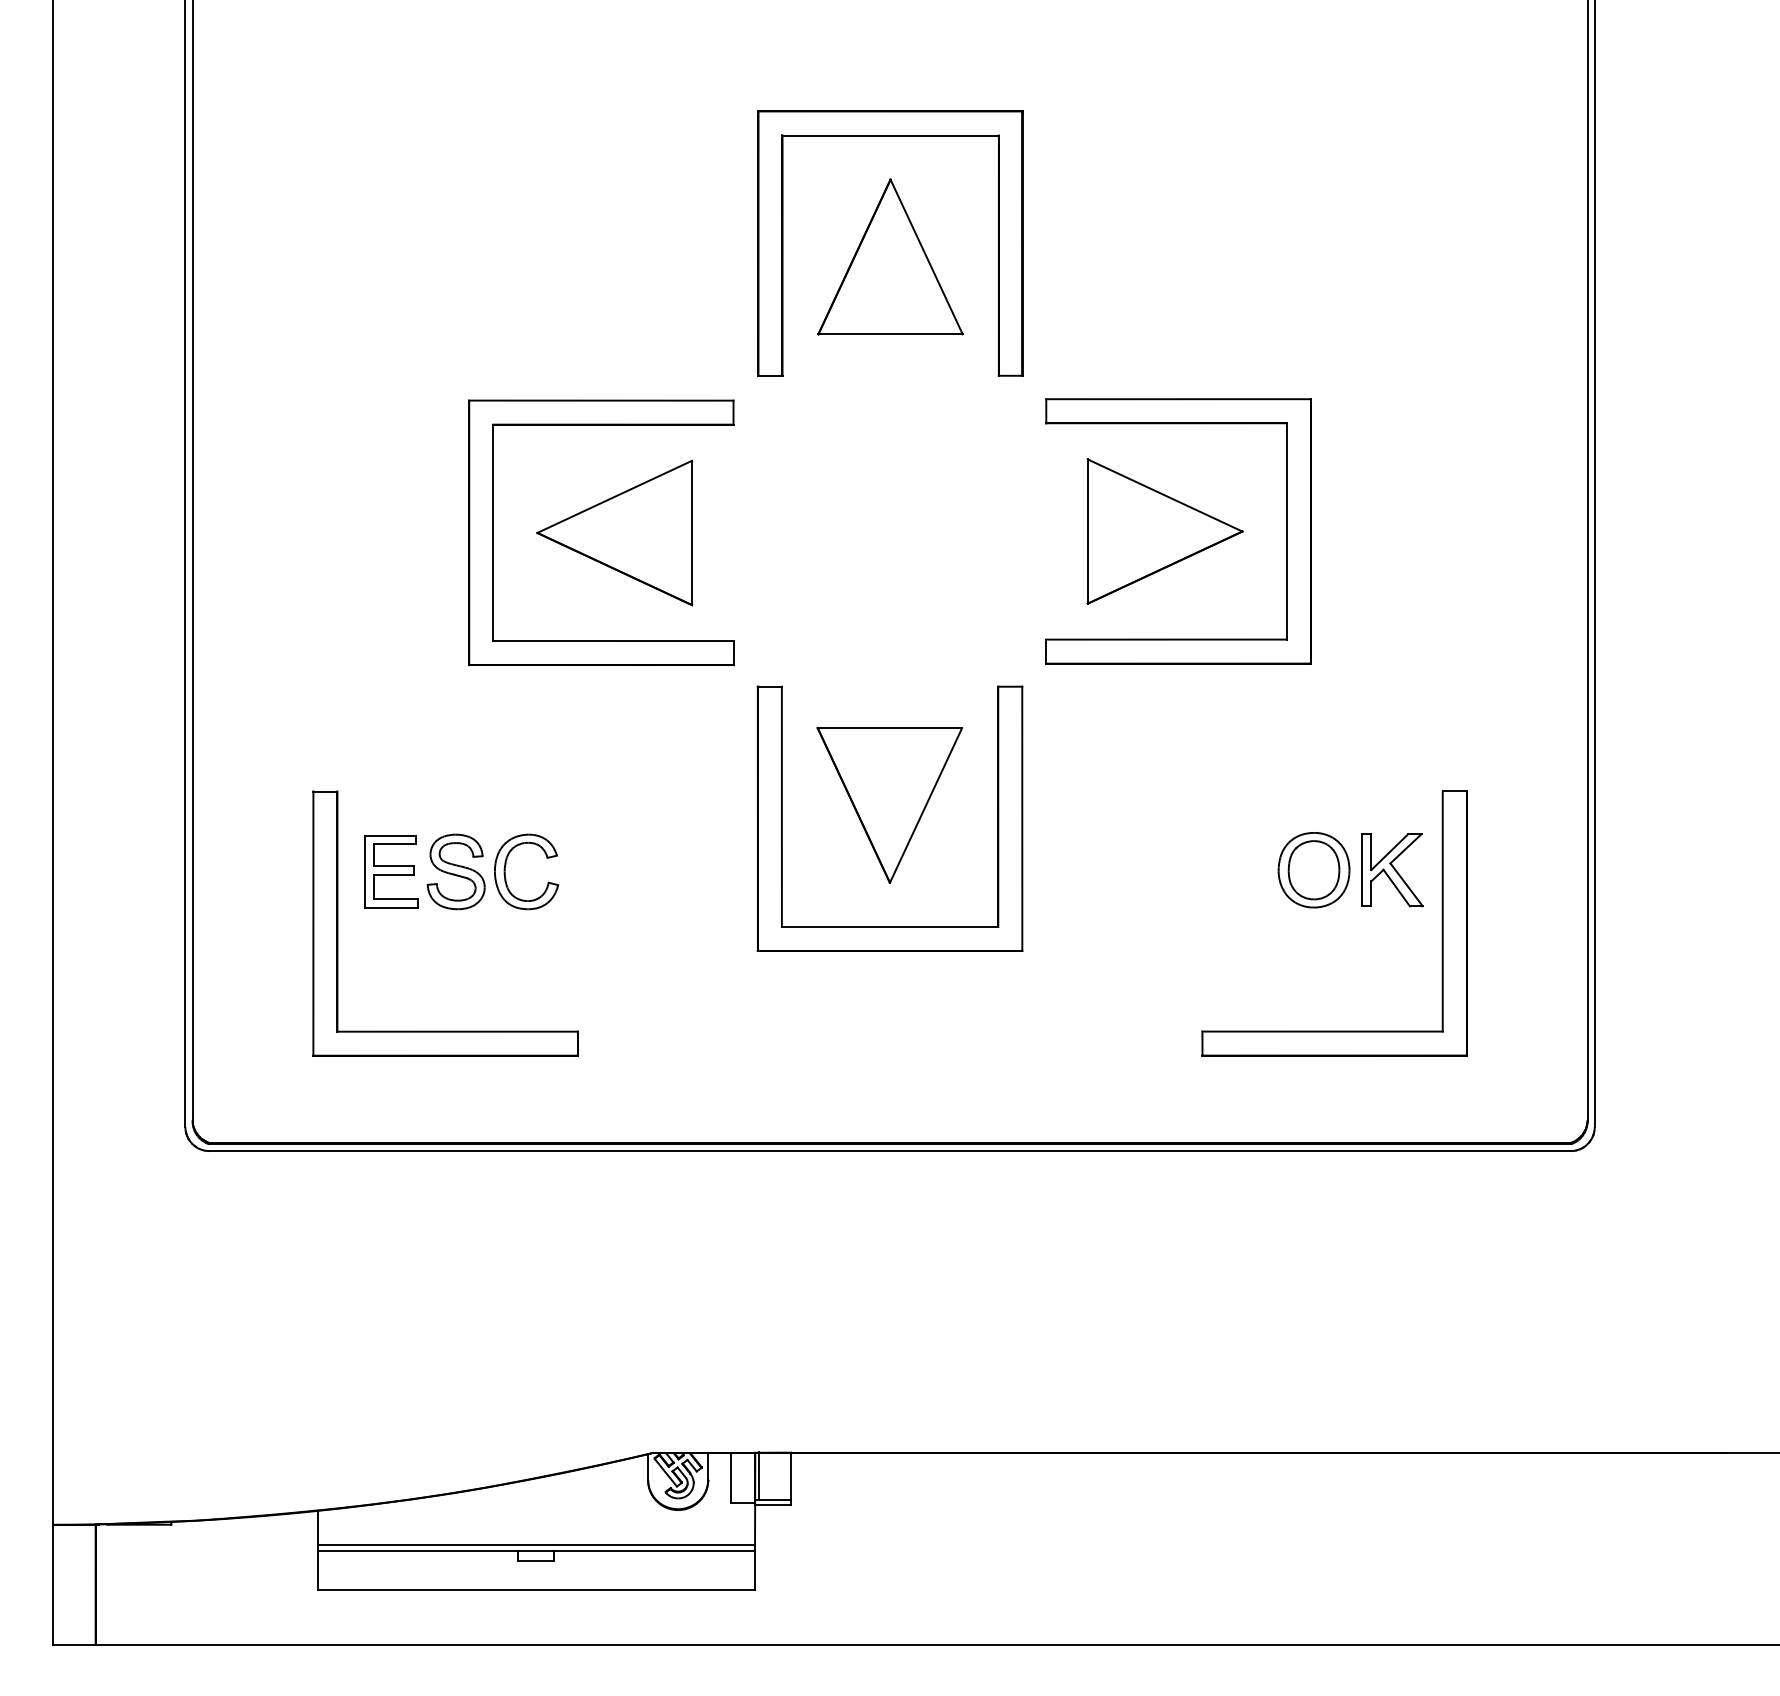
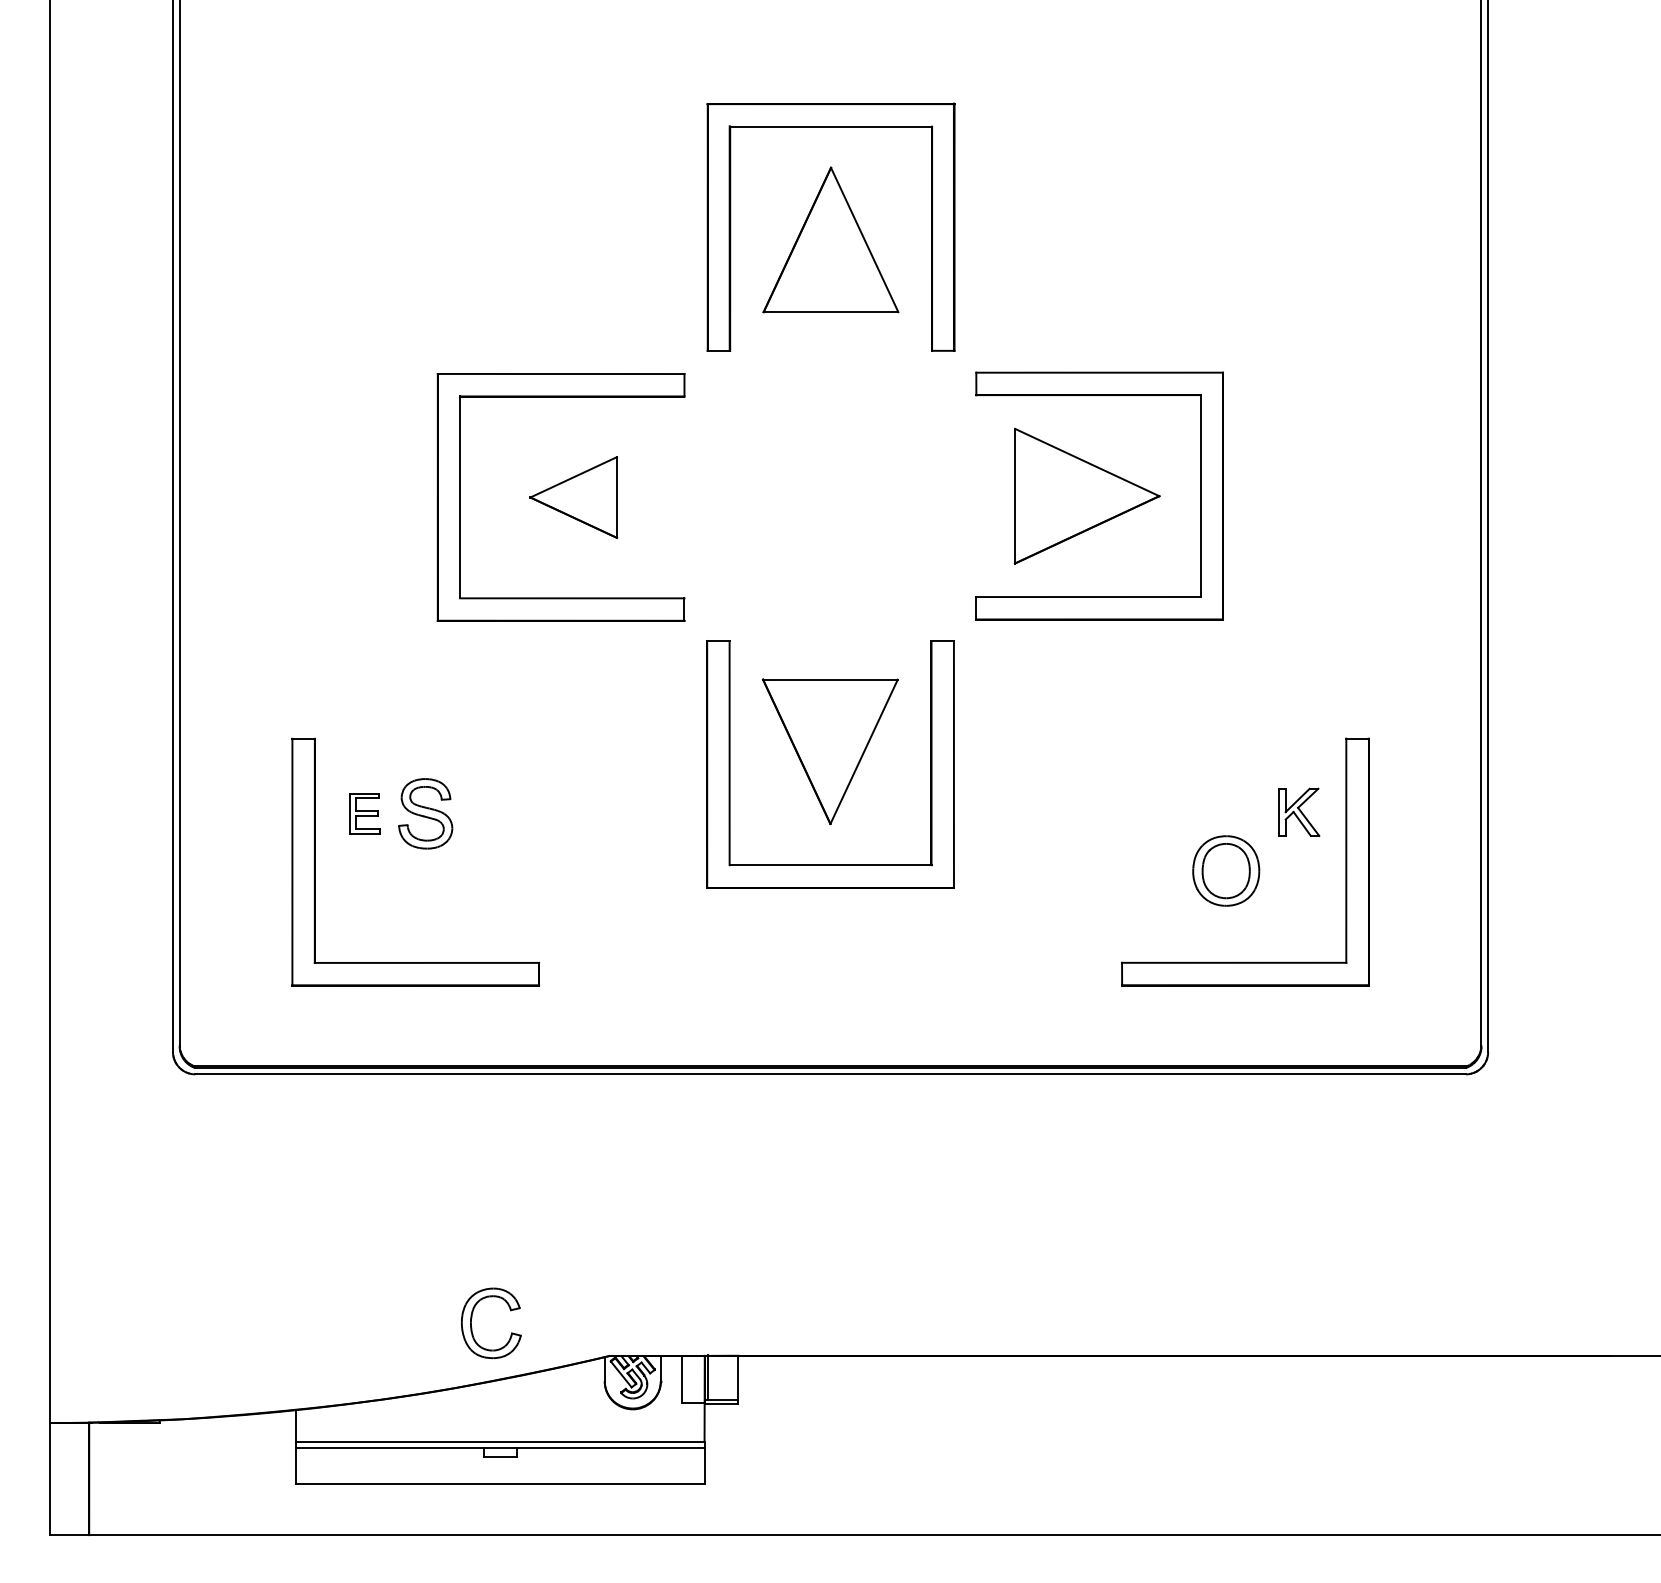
part: (614, 532) -> (573, 497), size x0.6
part: (506, 865) -> (472, 1317), moved
part: (1313, 870) -> (1225, 871), moved
part: (1392, 870) -> (1299, 812), size x0.7
part: (391, 871) -> (365, 813), size x0.6

